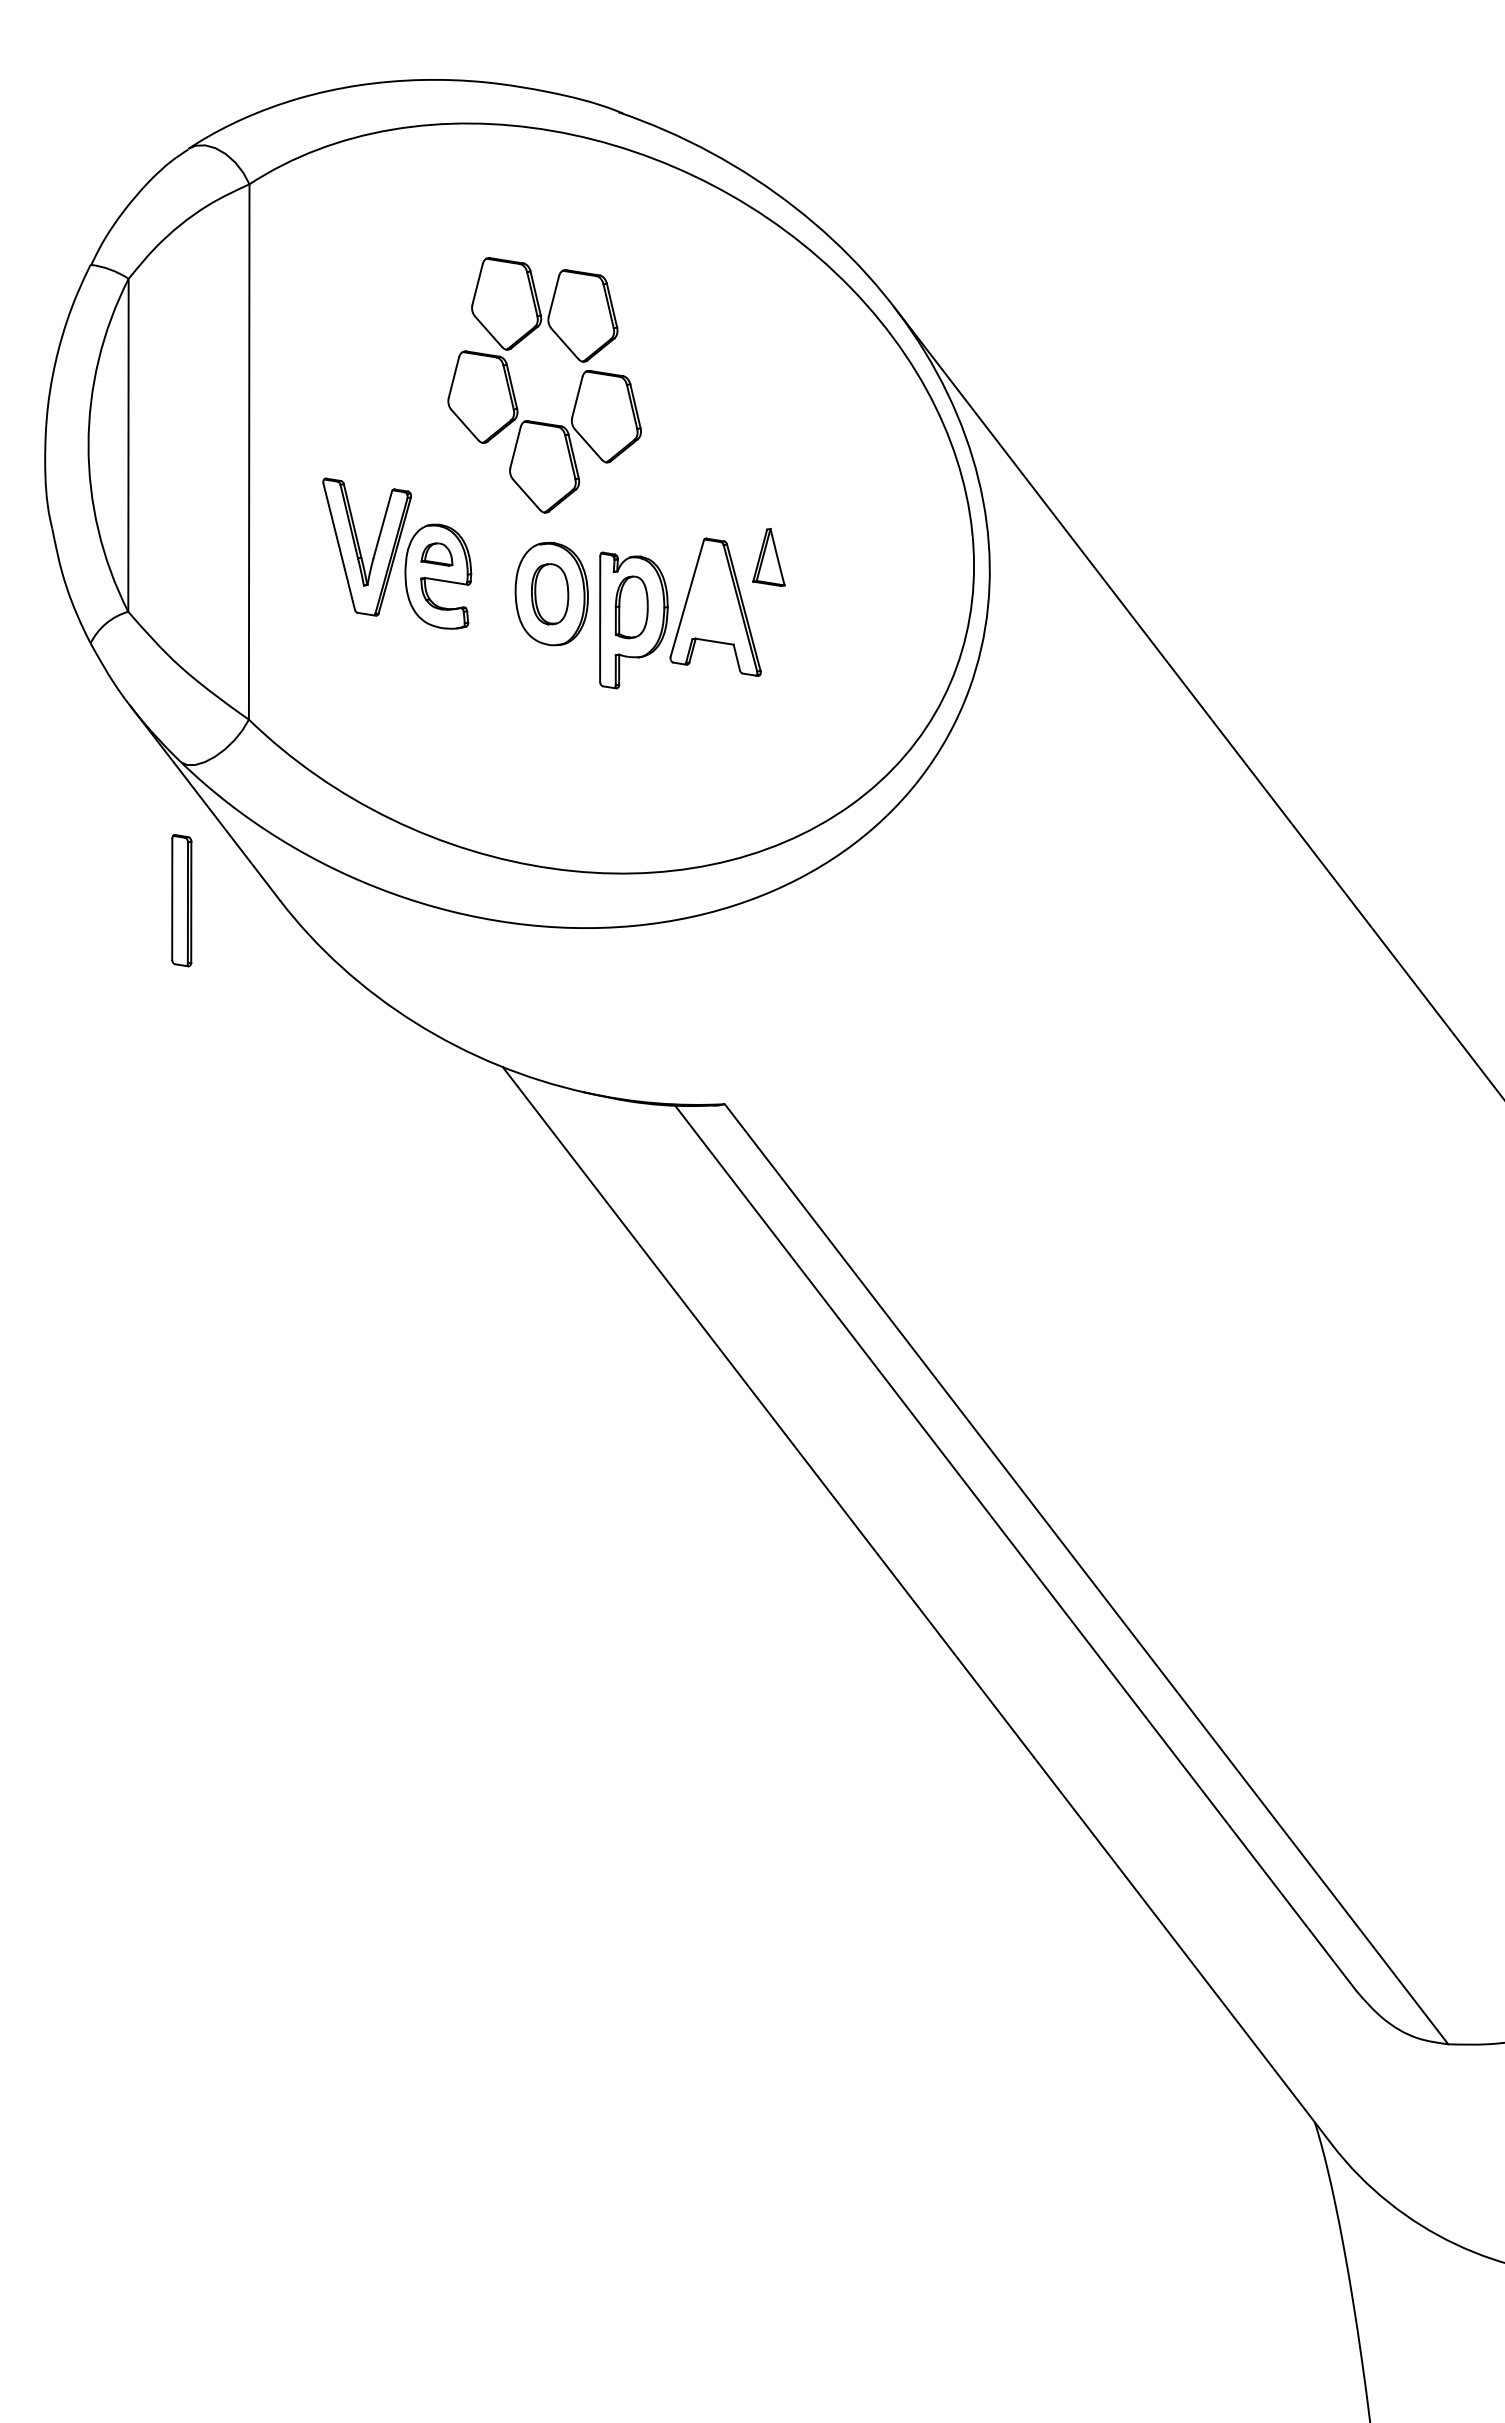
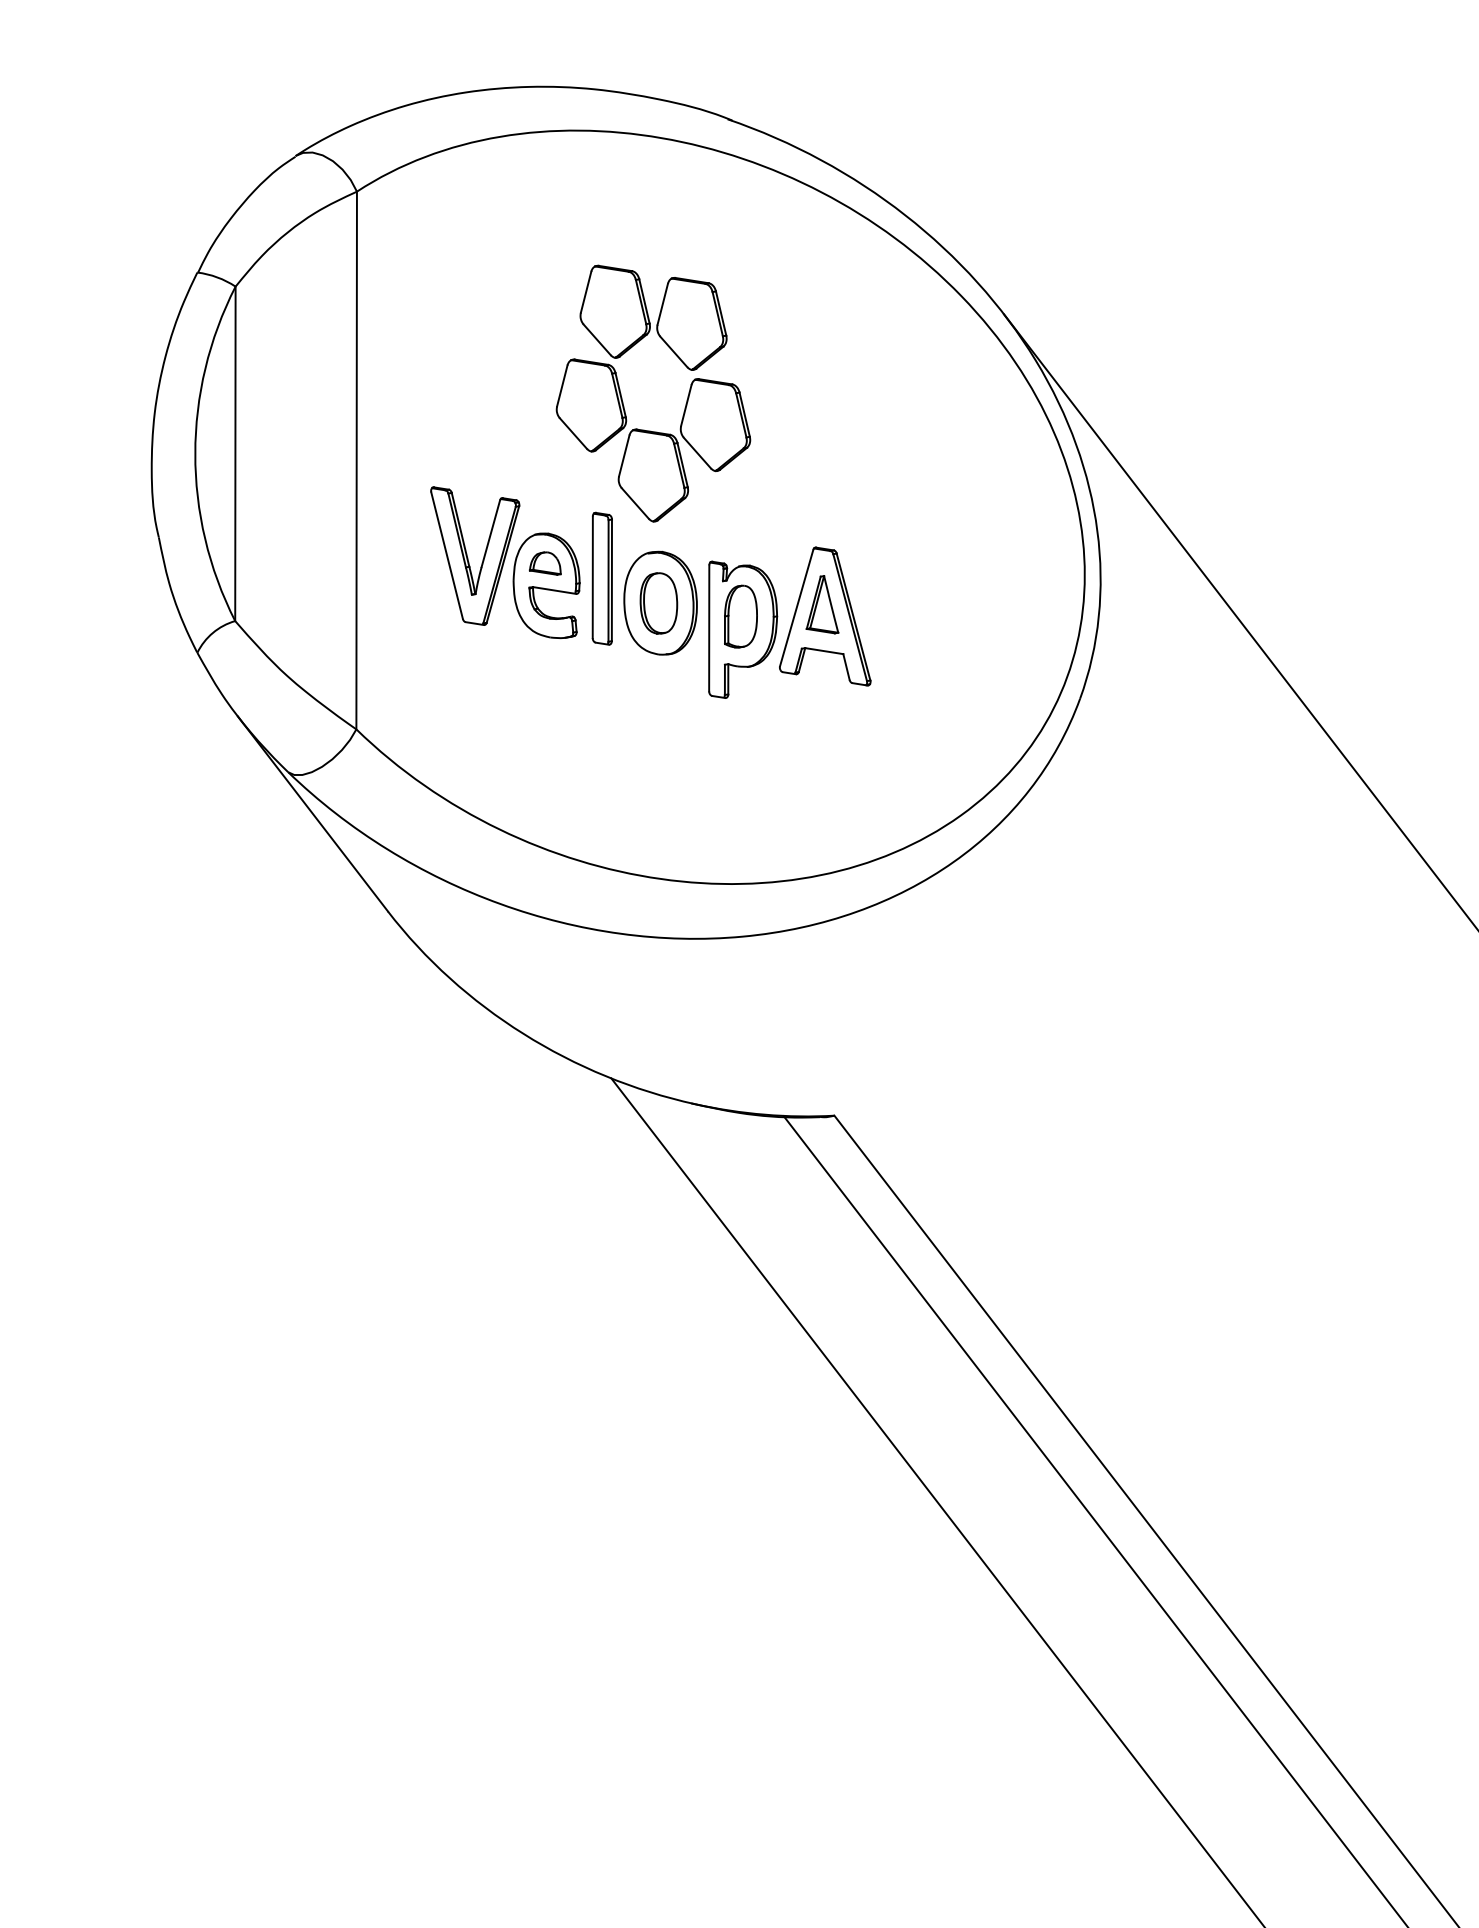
part: (768, 557) -> (822, 604), moved
part: (181, 900) -> (602, 578), moved

